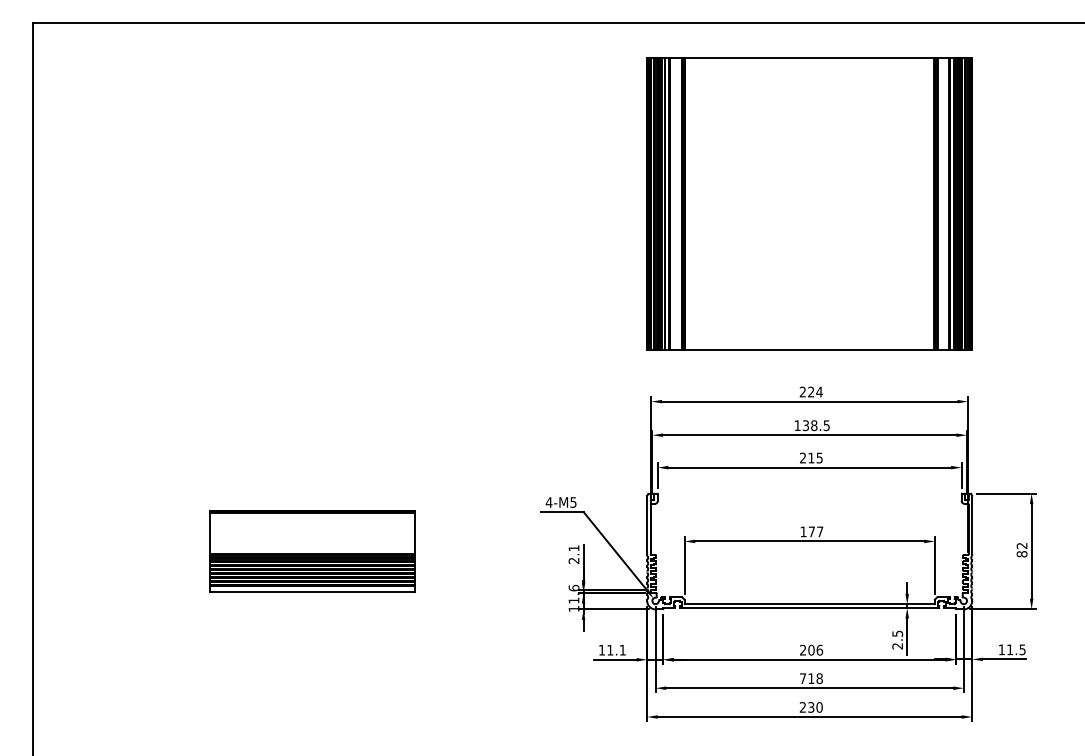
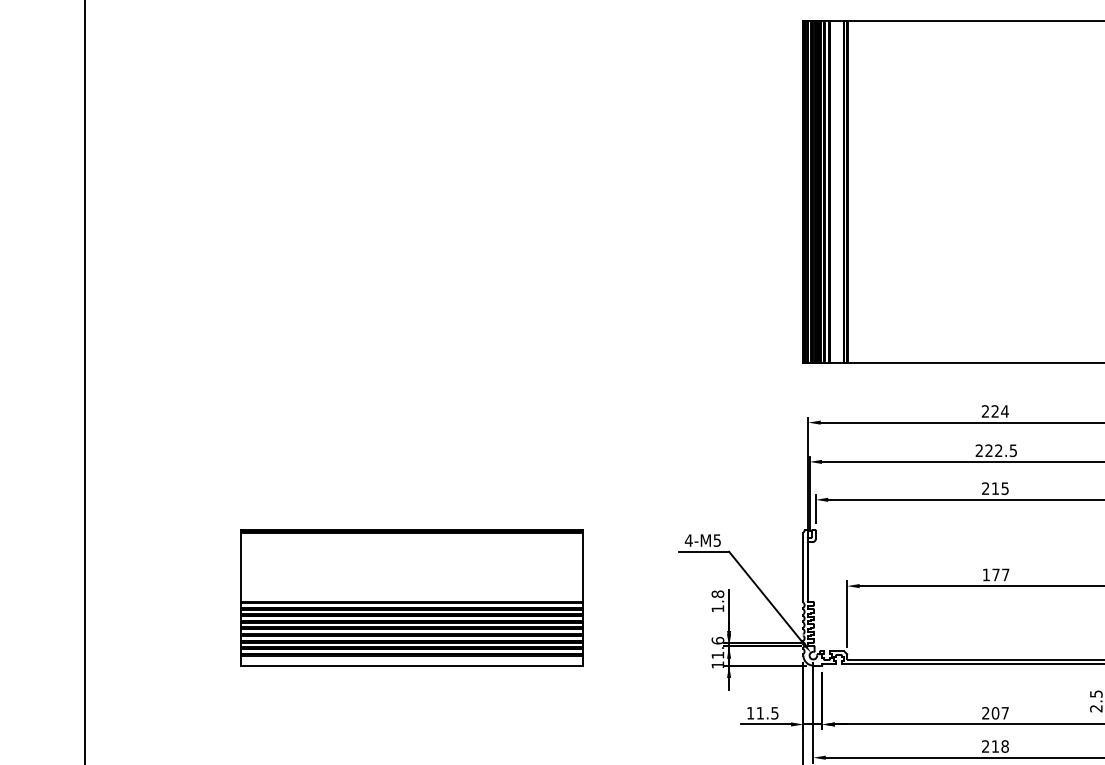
text: (805, 425) -> (988, 450), 138.5 -> 222.5
part: (312, 551) -> (412, 597), size x1.43
text: (573, 554) -> (717, 601), 2.1 -> 1.8
text: (819, 649) -> (1004, 712), 206 -> 207
text: (622, 650) -> (774, 713), 11.1 -> 11.5
text: (802, 678) -> (985, 746), 718 -> 218

